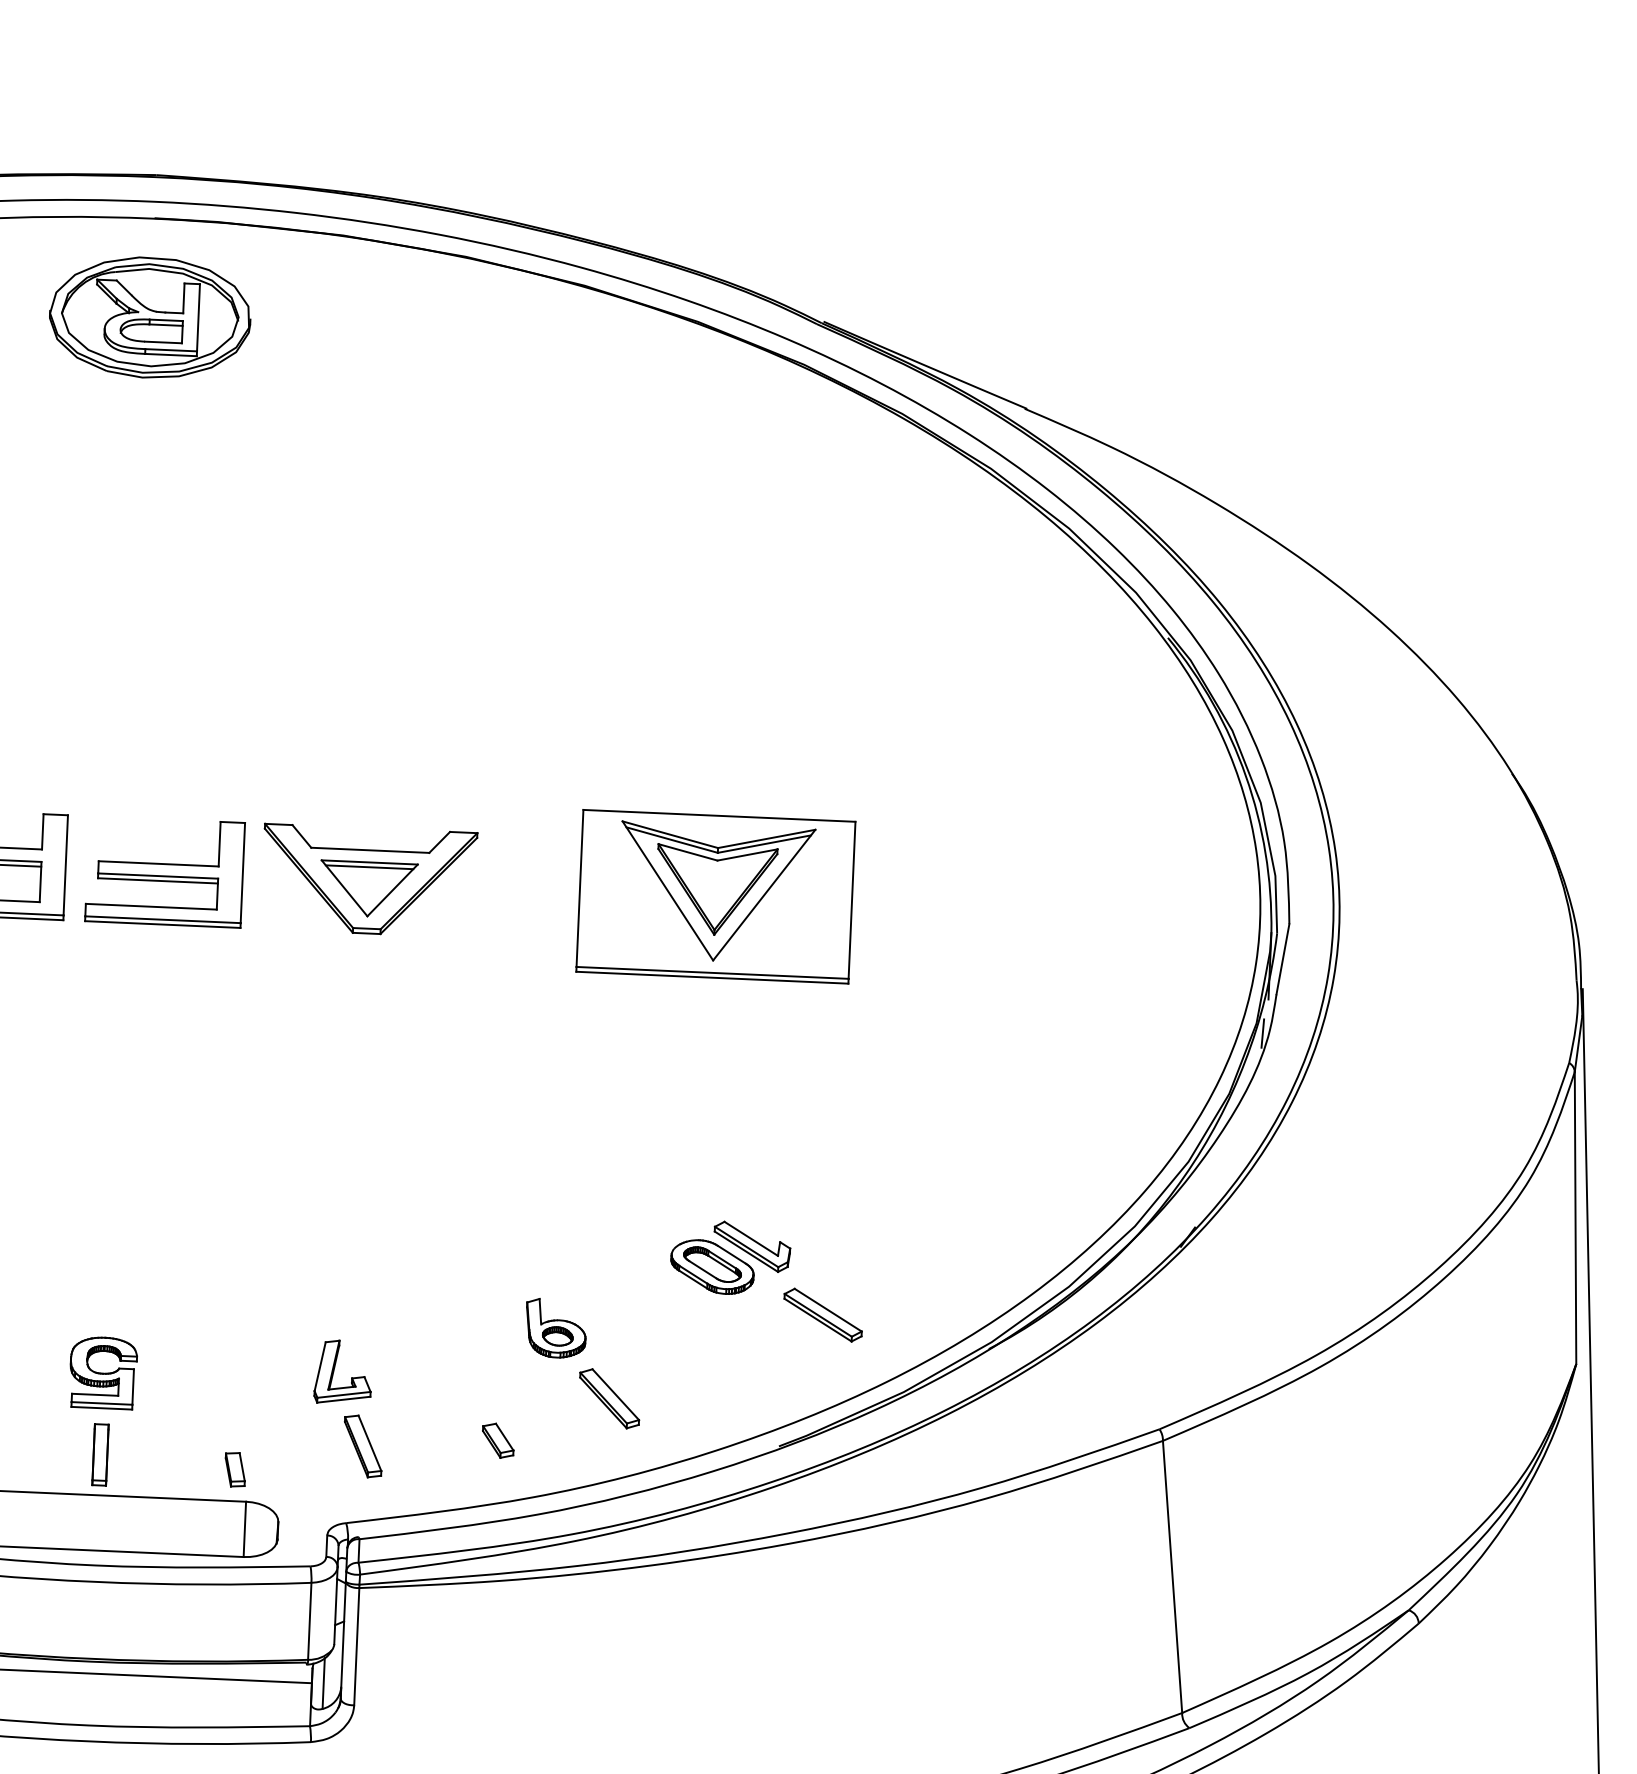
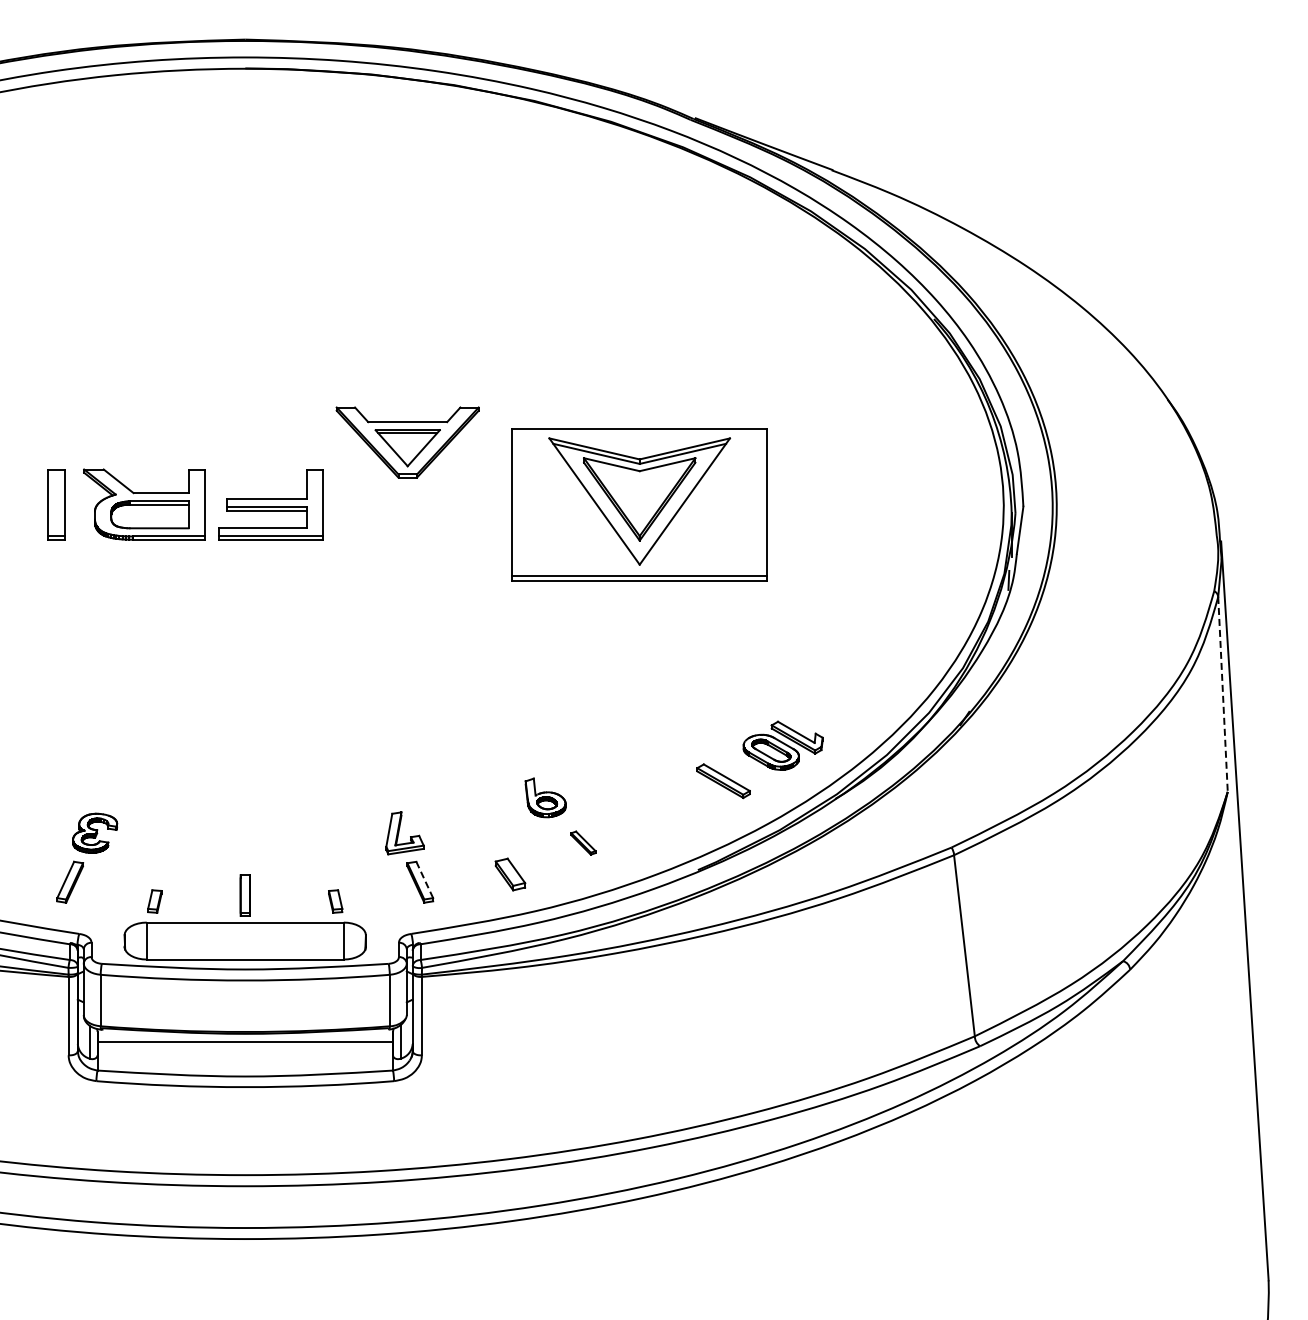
part: (149, 316) -> (244, 134), removed
part: (368, 880) -> (407, 442), moved
part: (715, 895) -> (639, 504), size x1.4
line: (1574, 1218) -> (1222, 694), solid -> dashed
part: (729, 1257) -> (782, 745), moved
part: (102, 1372) -> (244, 840), removed
part: (609, 1397) -> (583, 842), size x0.6
part: (496, 1440) -> (509, 874), size x1.4
line: (369, 1442) -> (424, 879), solid -> dashed

